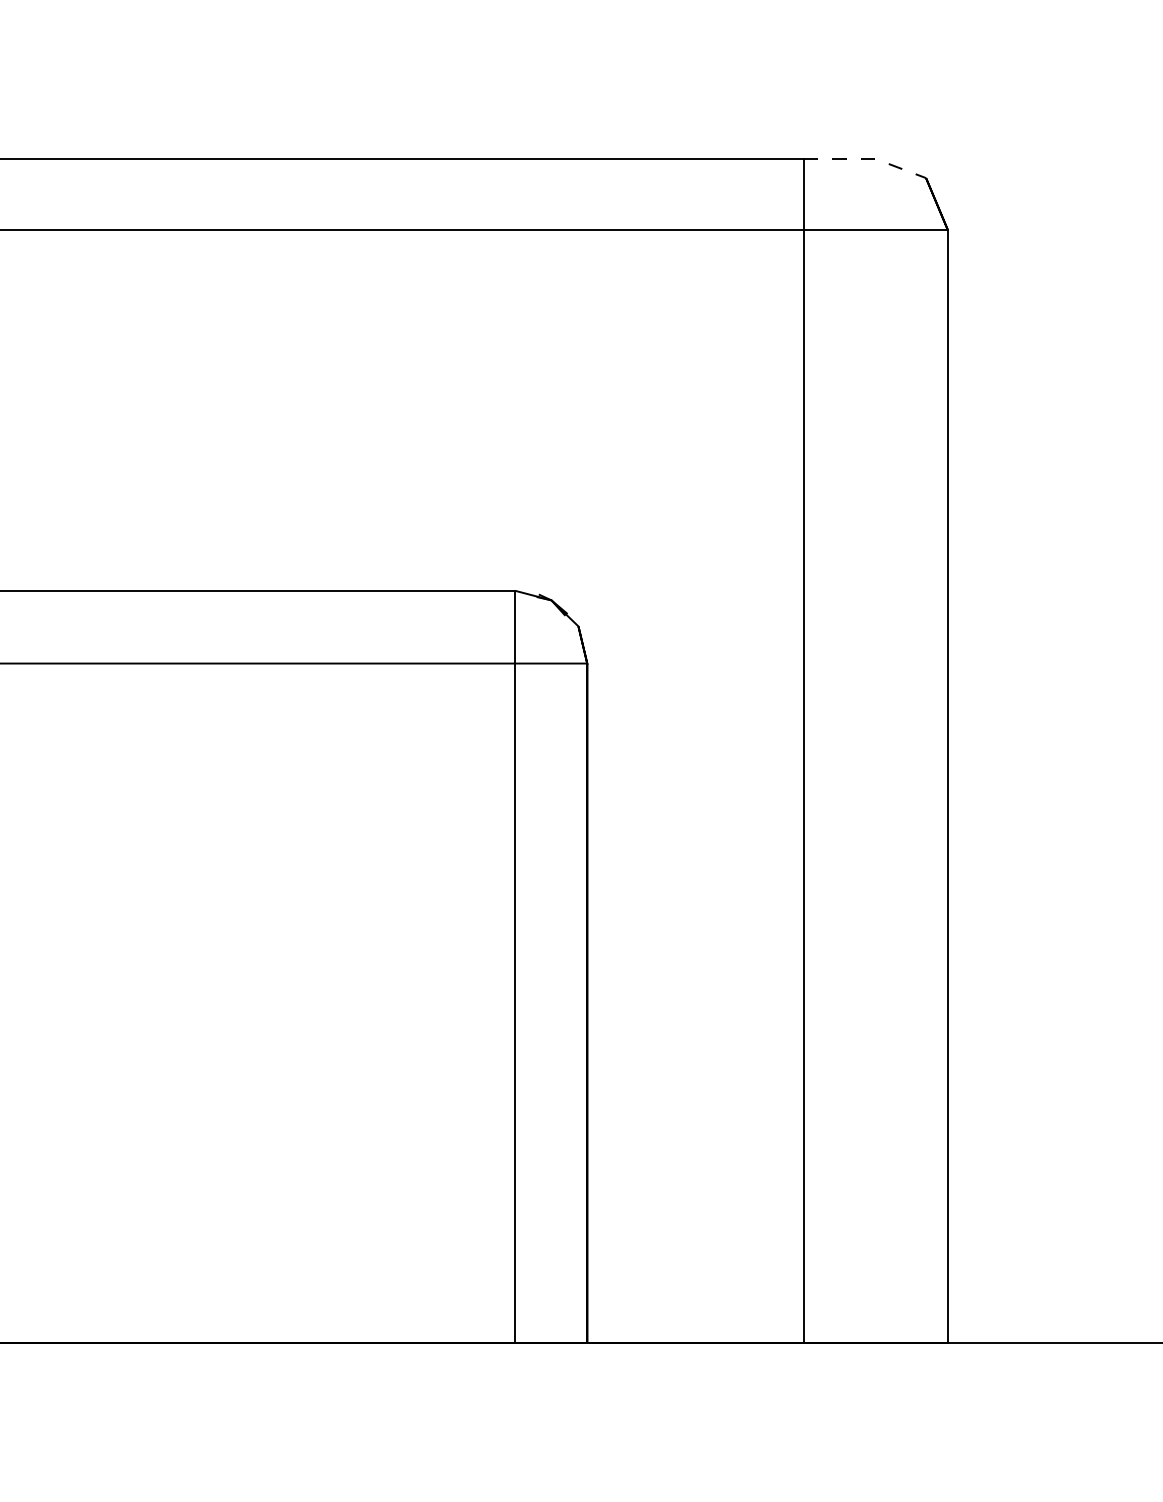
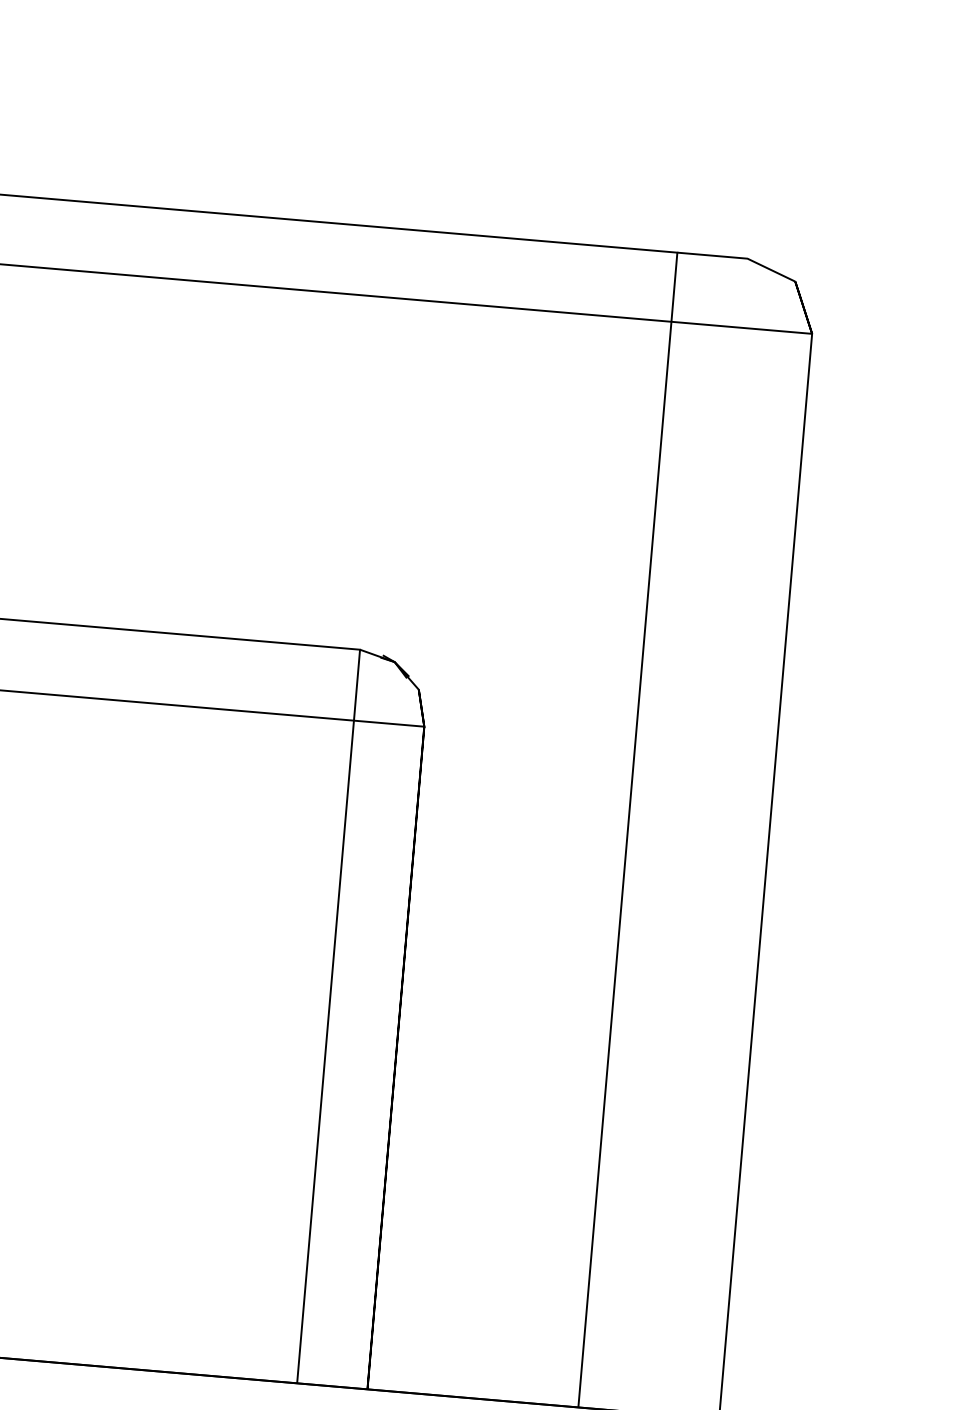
line: (867, 158) -> (739, 257), dashed -> solid

